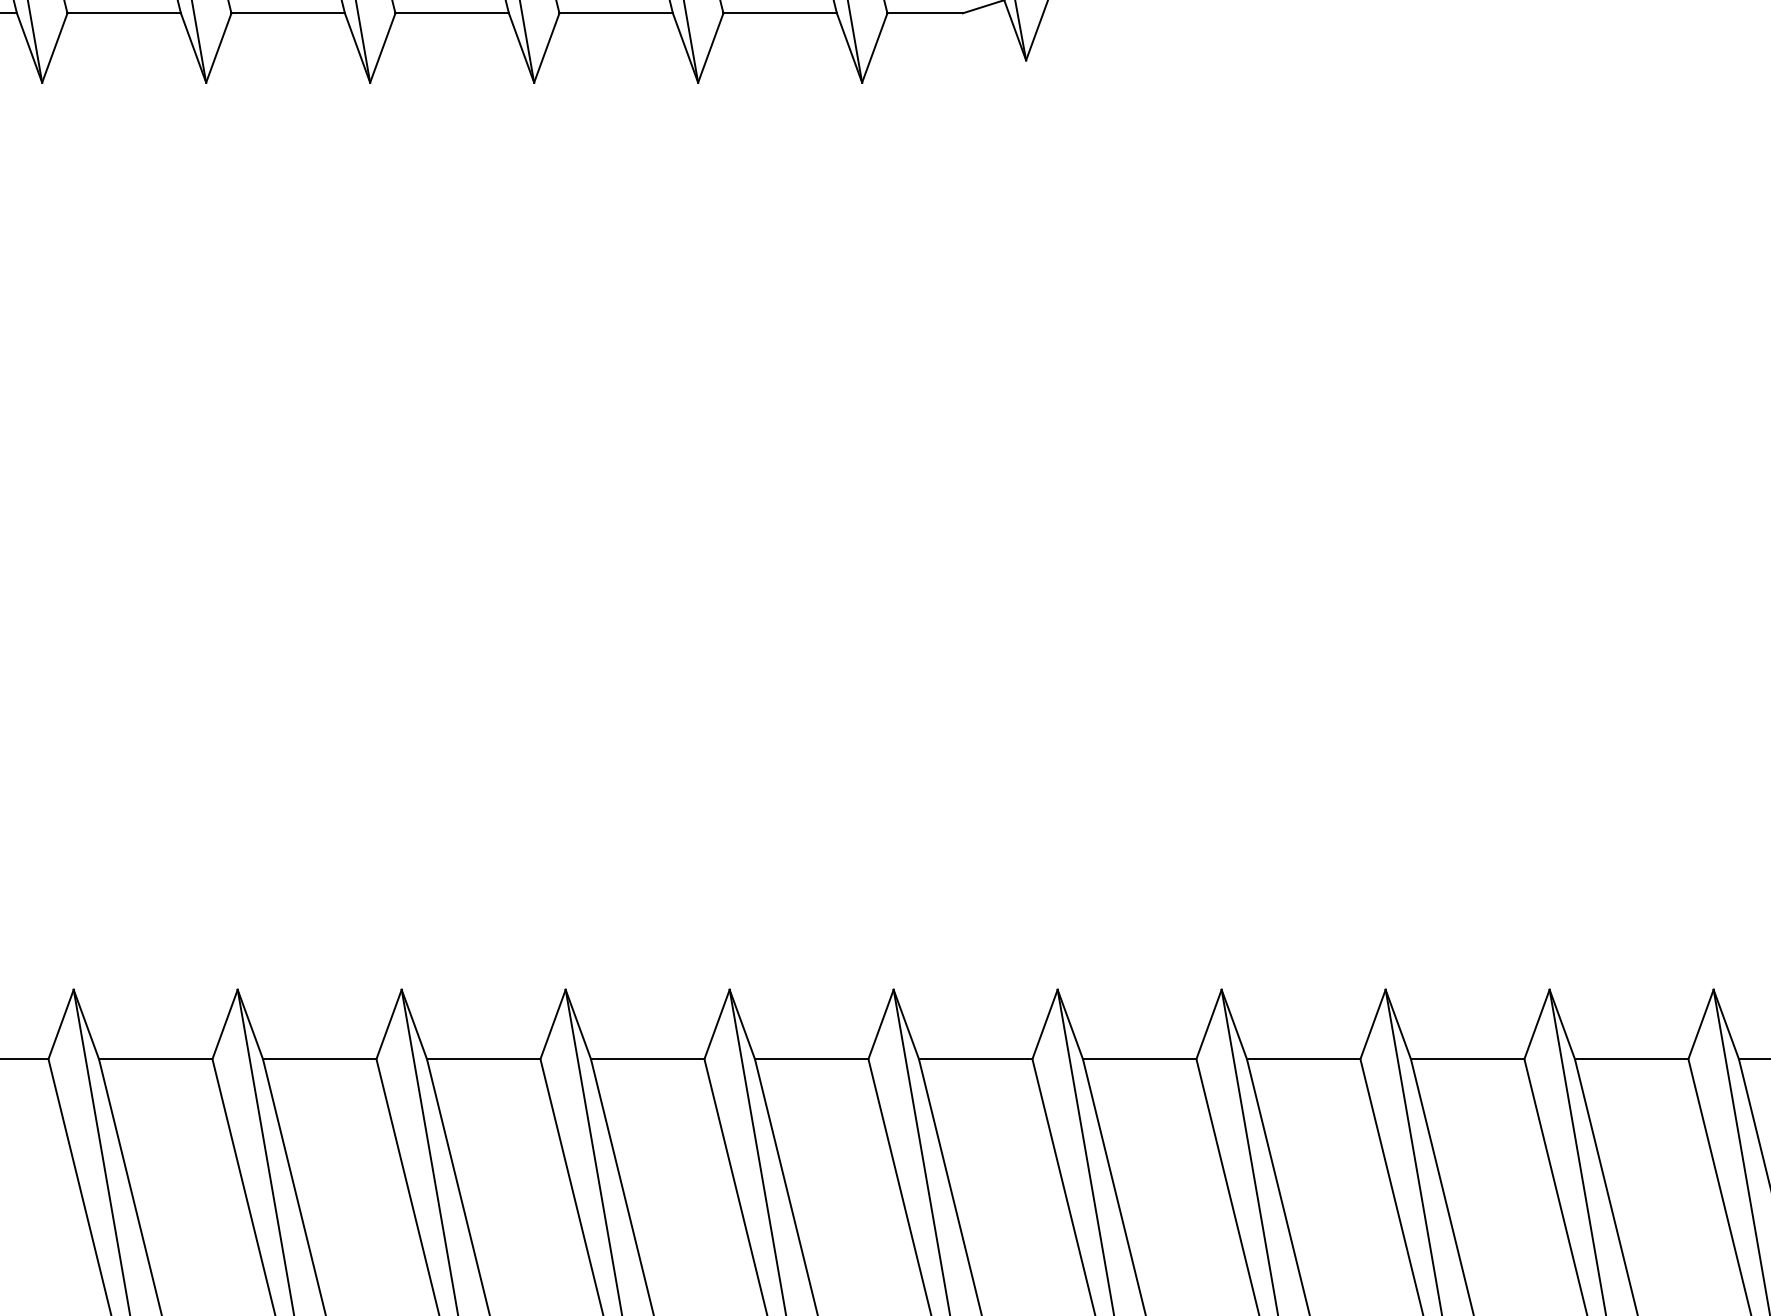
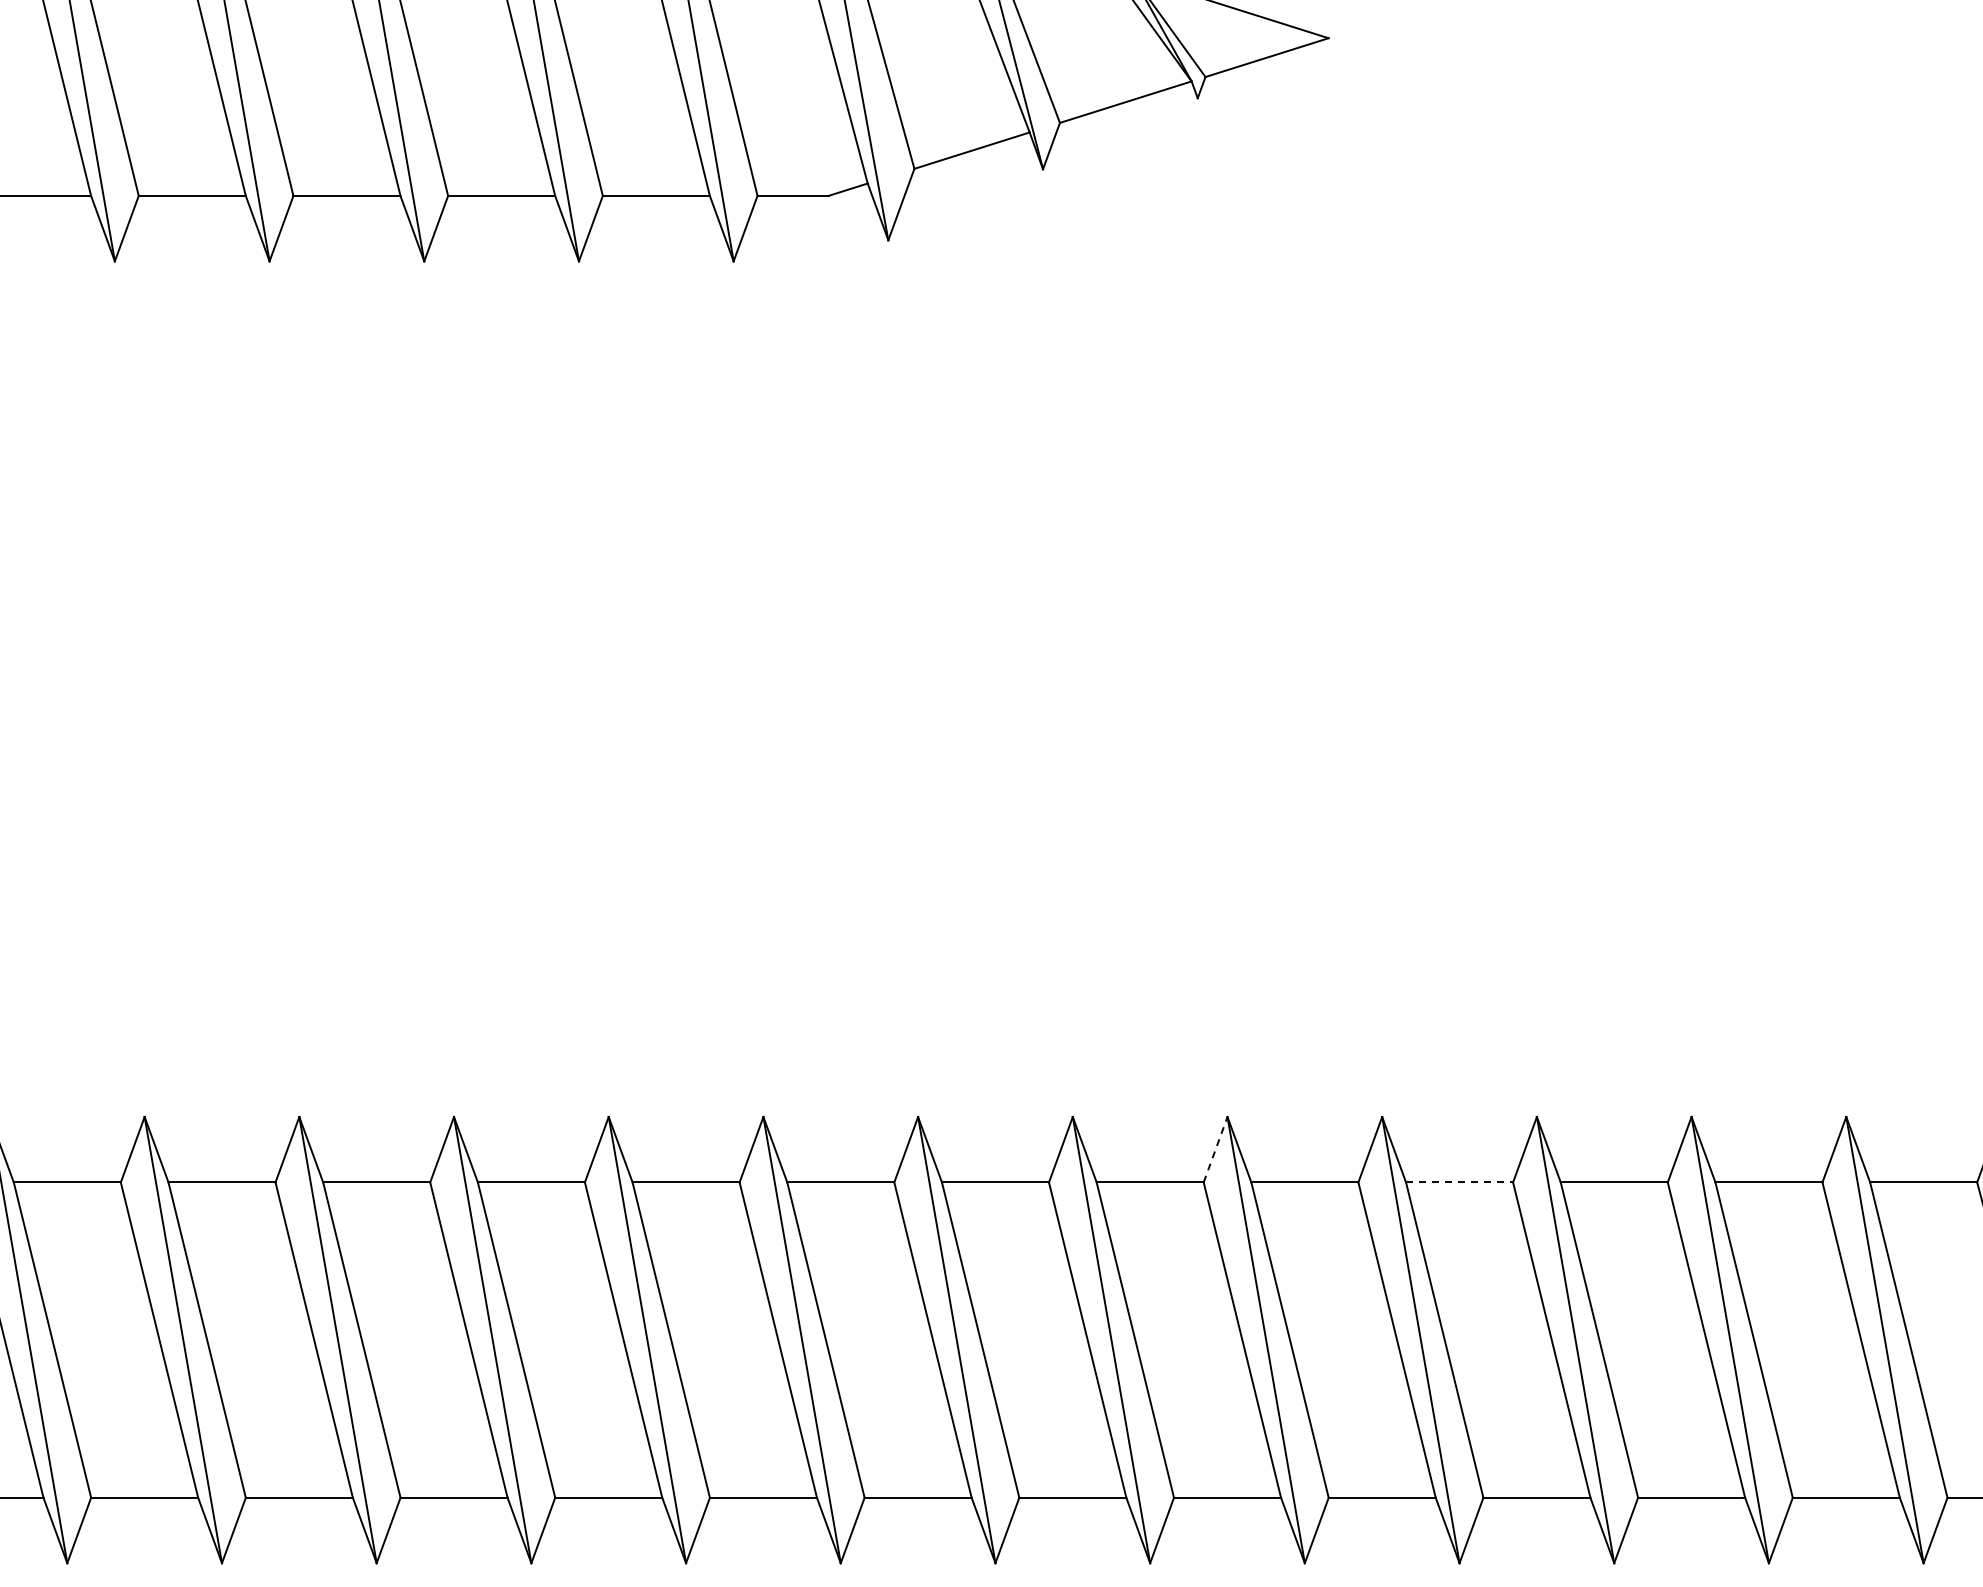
line: (1372, 1024) -> (1215, 1149), solid -> dashed
line: (1631, 1059) -> (1459, 1182), solid -> dashed

